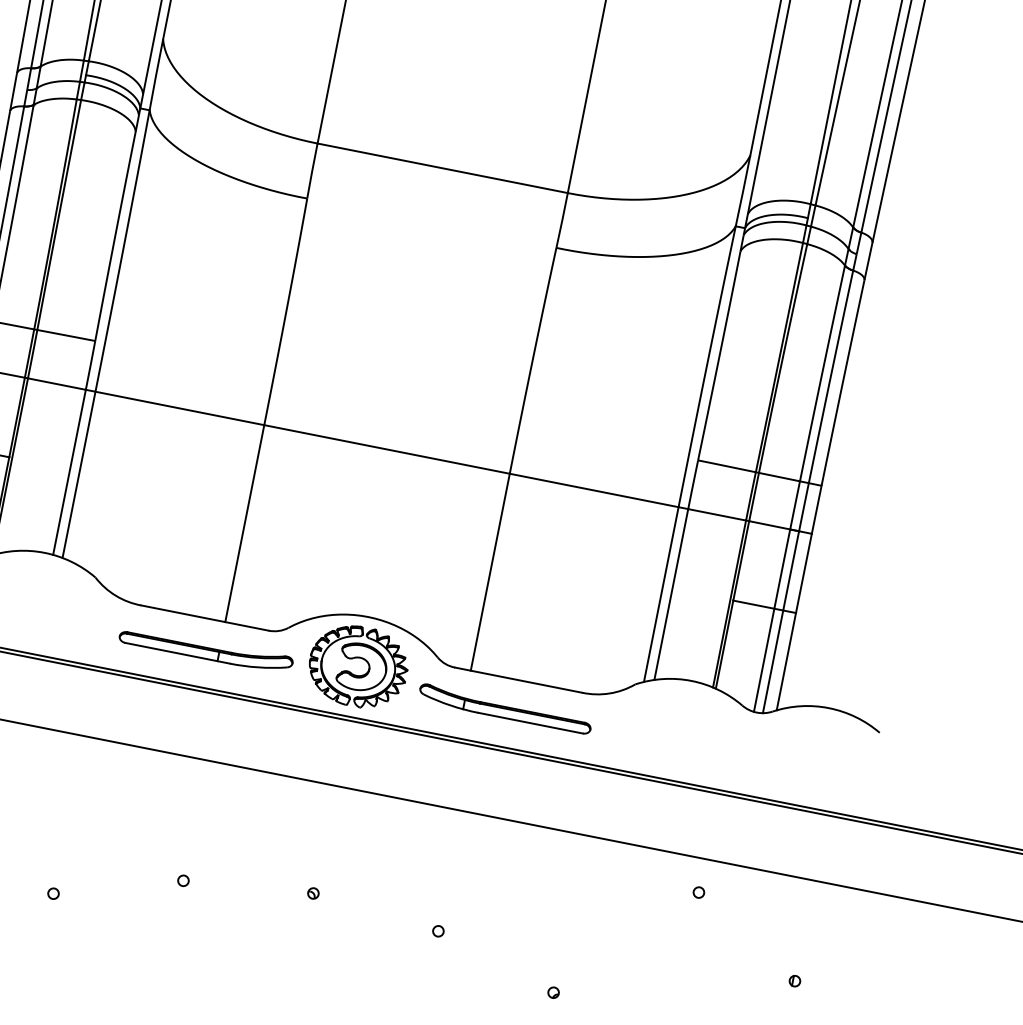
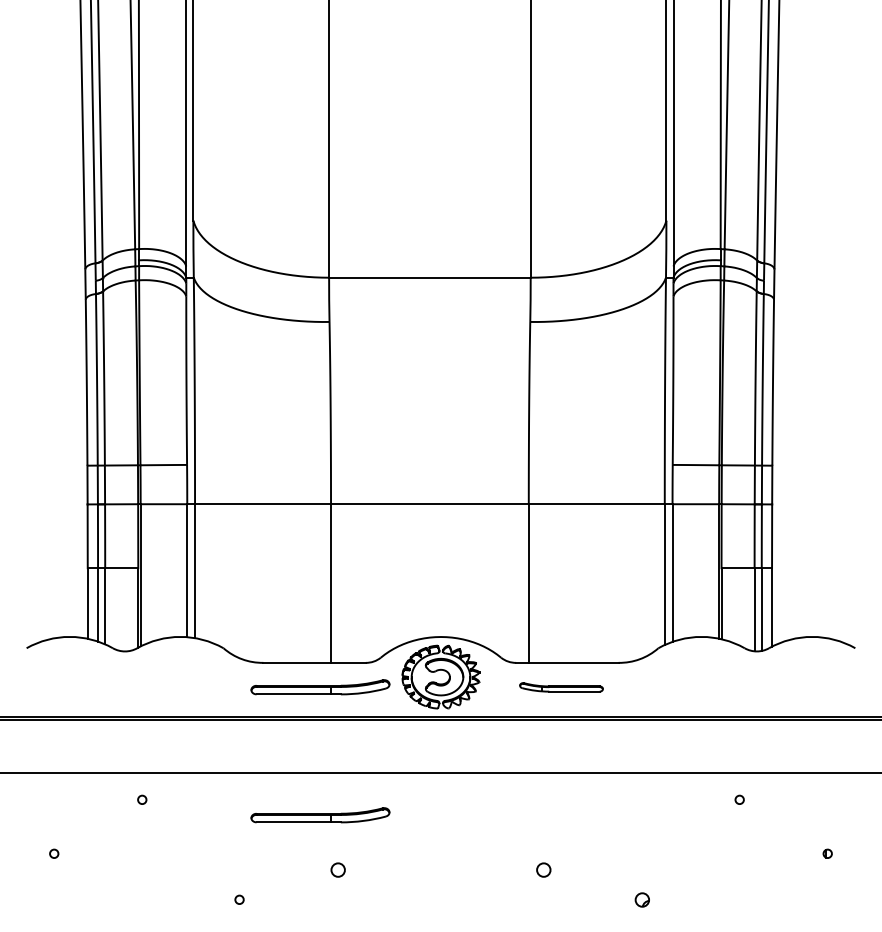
part: (505, 709) -> (561, 687), size x0.6
part: (174, 808) -> (320, 815), added
circle: (183, 880) -> (338, 869), size x1.6
part: (312, 893) -> (440, 859), removed
circle: (438, 930) -> (543, 869), size x1.6
part: (553, 992) -> (642, 899), size x1.6

